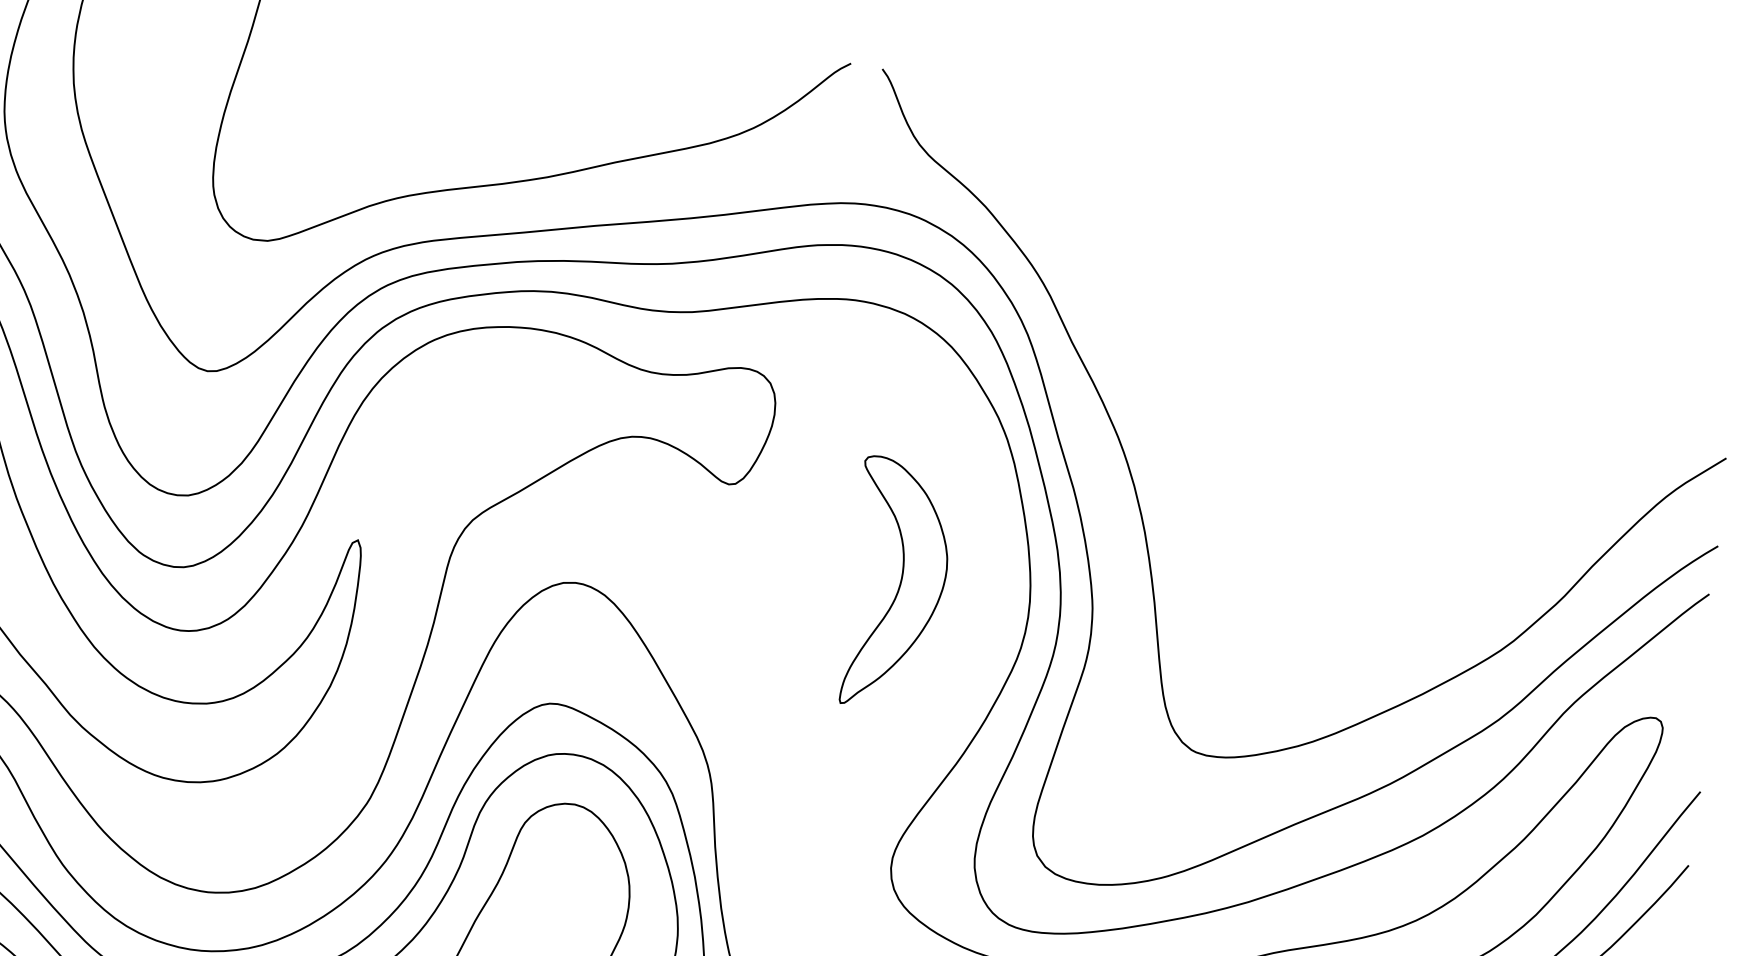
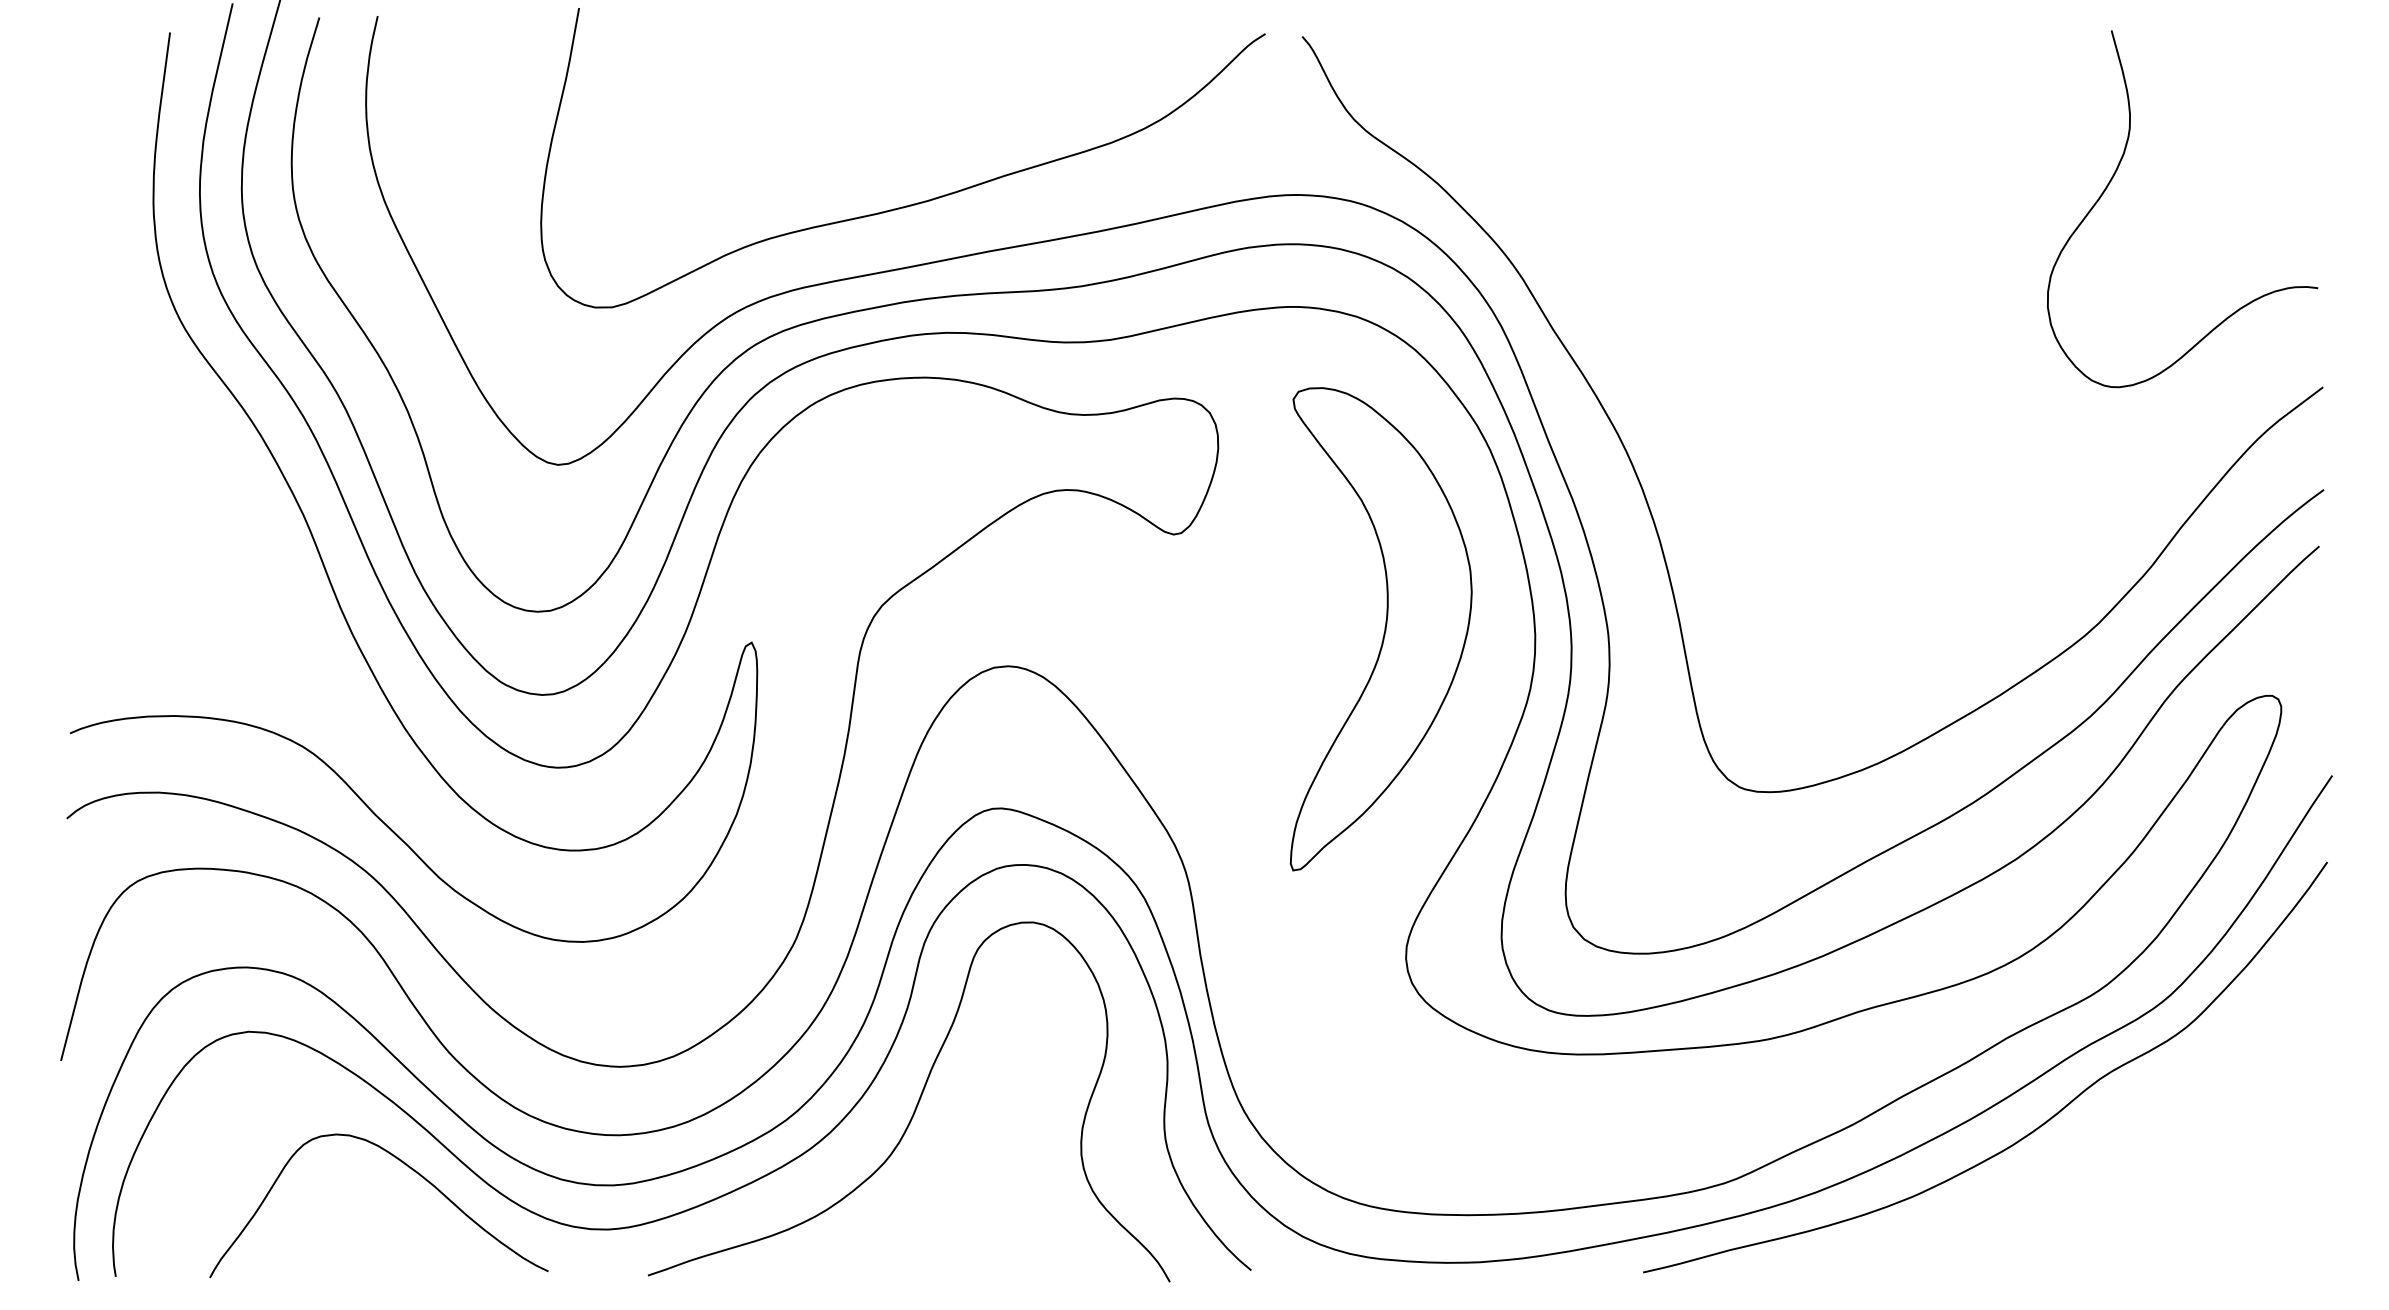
curve: (1566, 259) -> (2114, 176), added
part: (897, 583) -> (1380, 629), size x1.67

